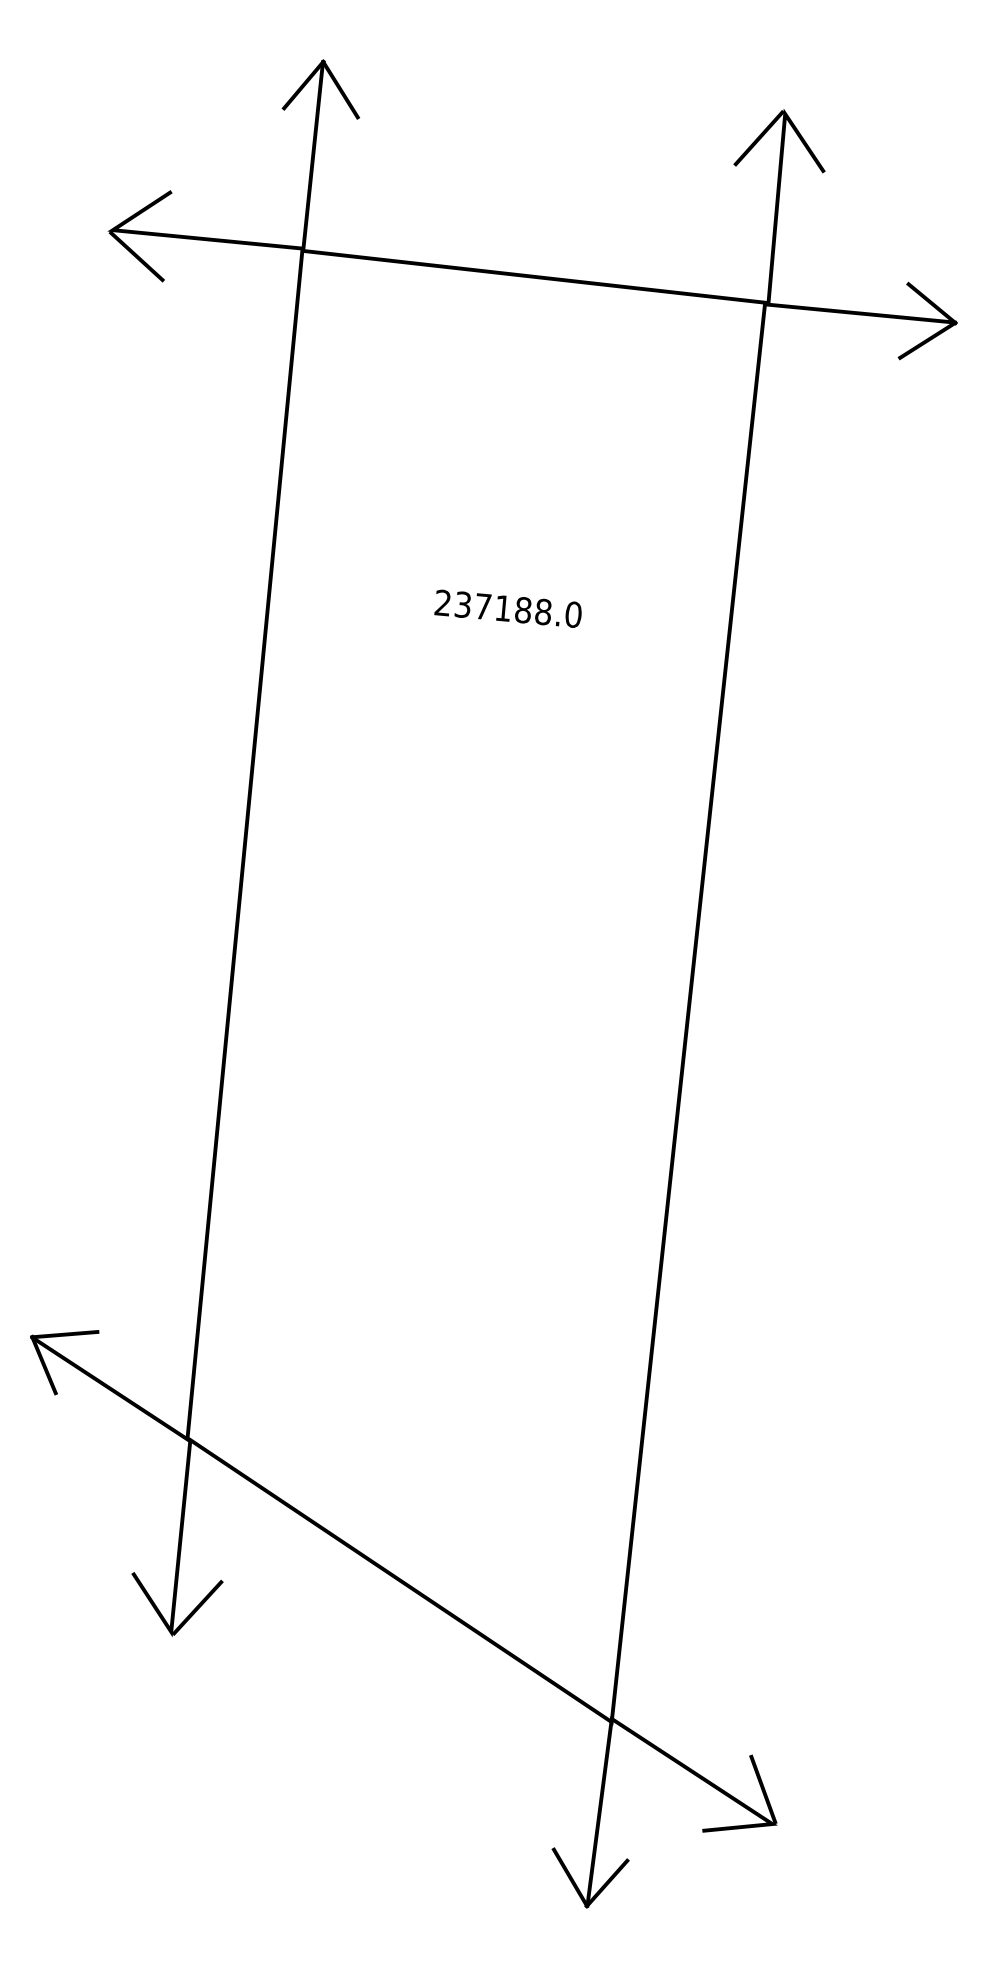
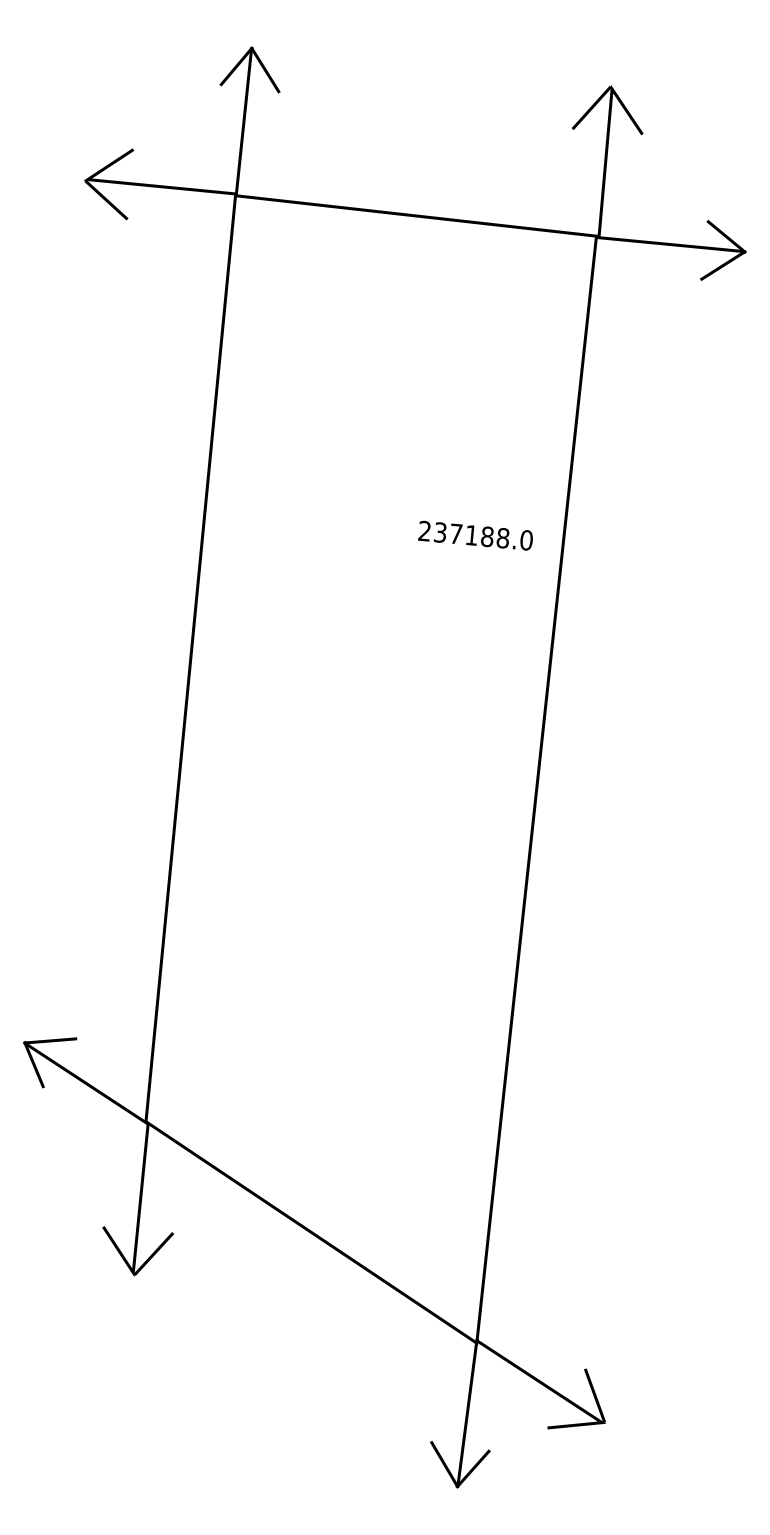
text: (507, 608) -> (475, 535), moved

